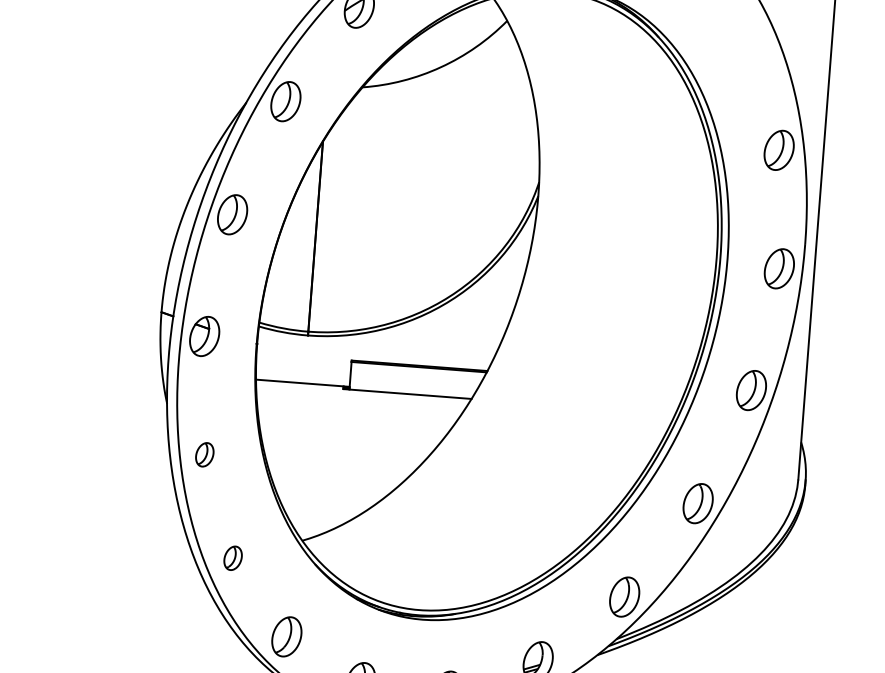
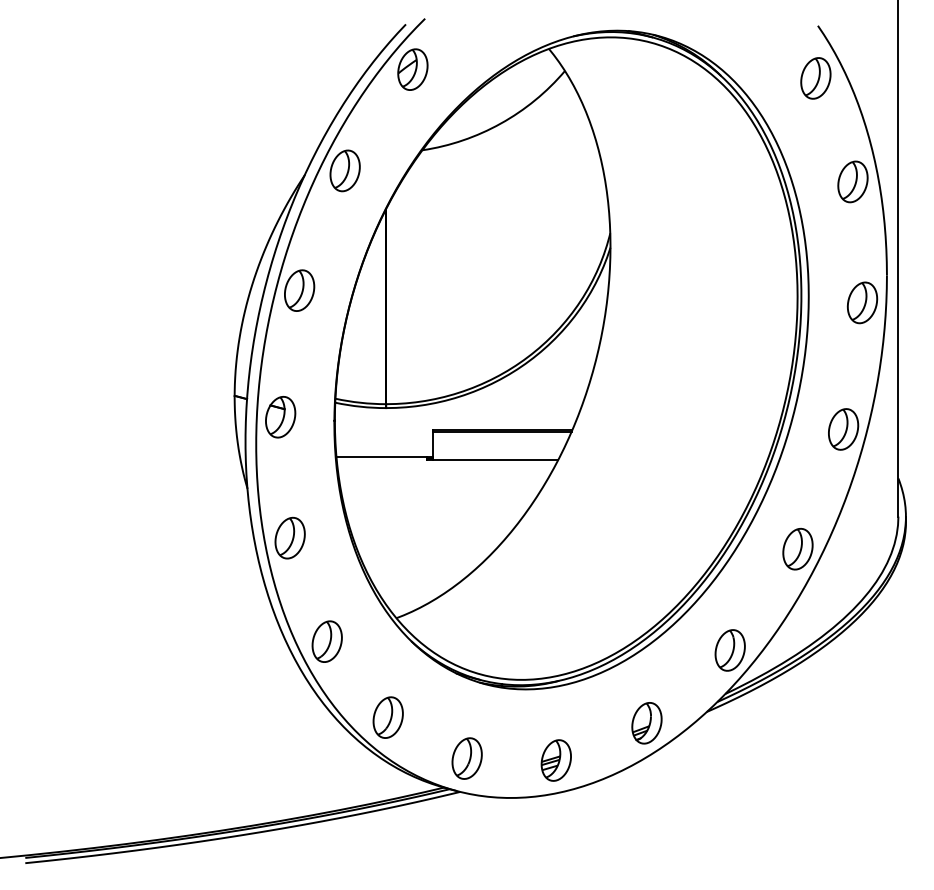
part: (750, 46) -> (815, 78), added
part: (204, 454) -> (289, 537), size x1.67
part: (232, 558) -> (326, 641), size x1.67

